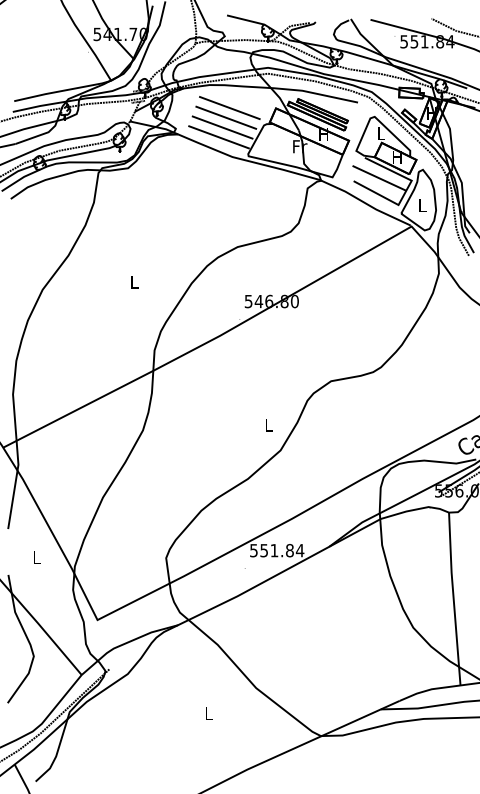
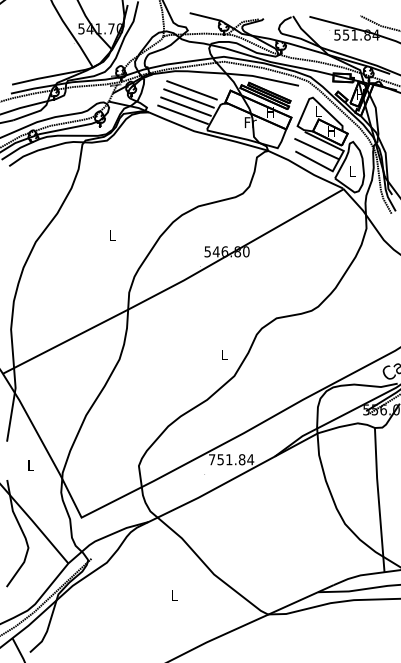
text: (253, 550) -> (211, 459), 551.84 -> 751.84

